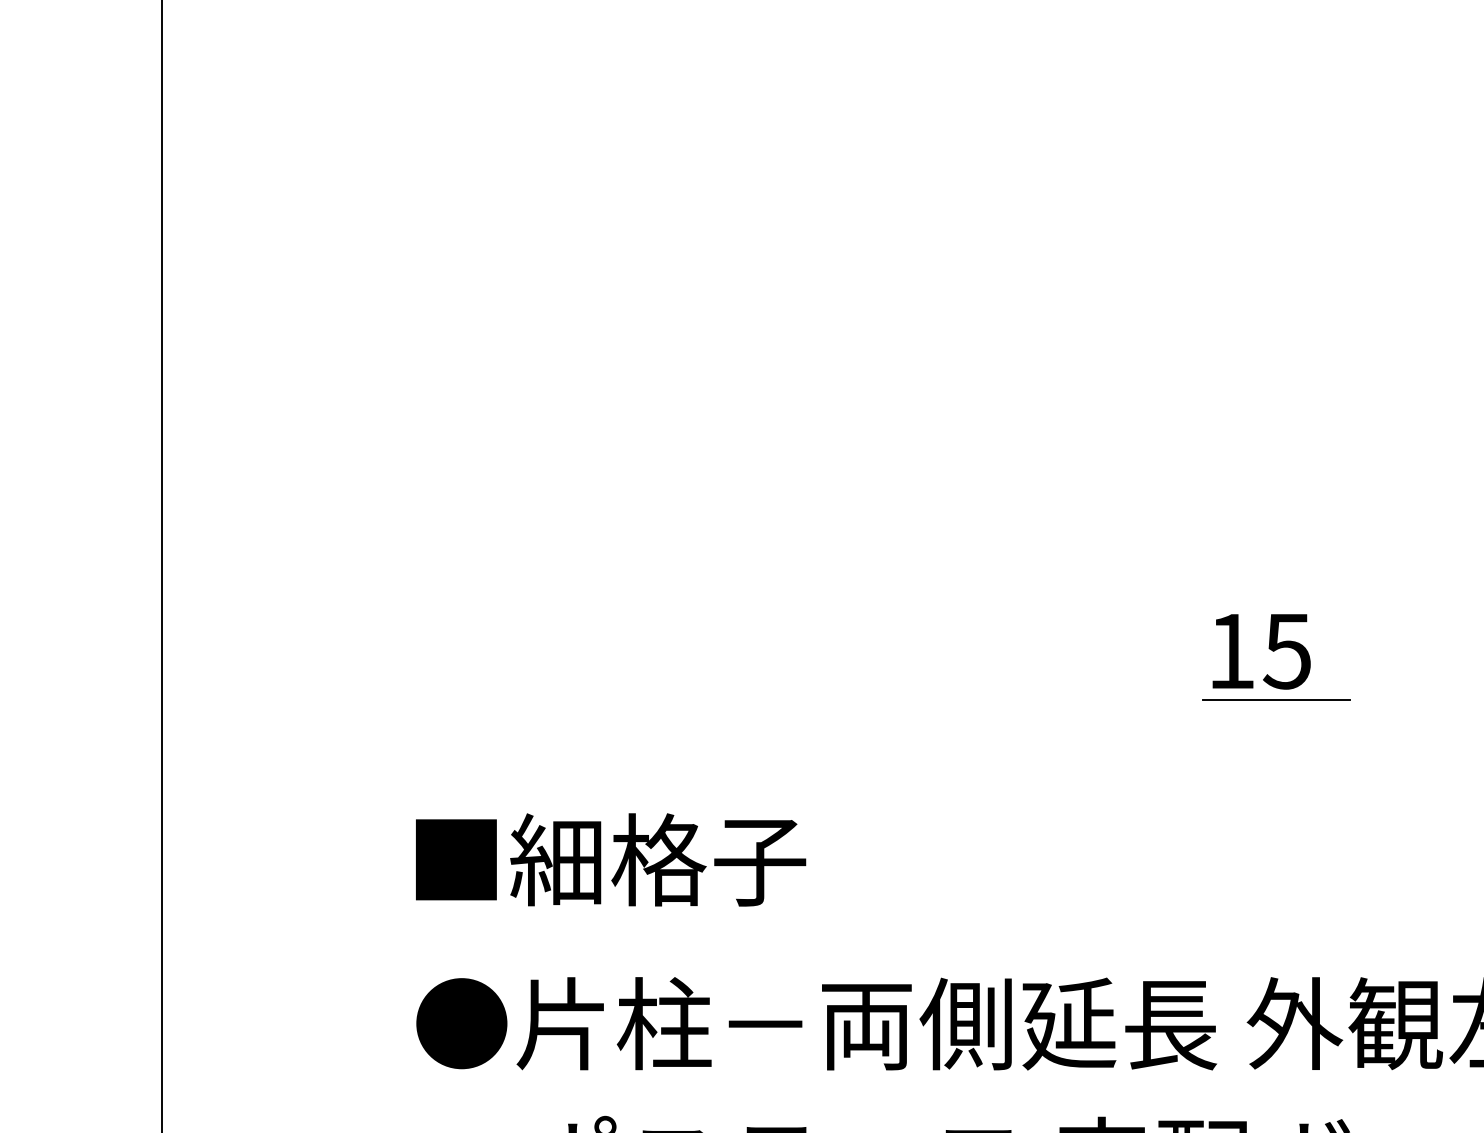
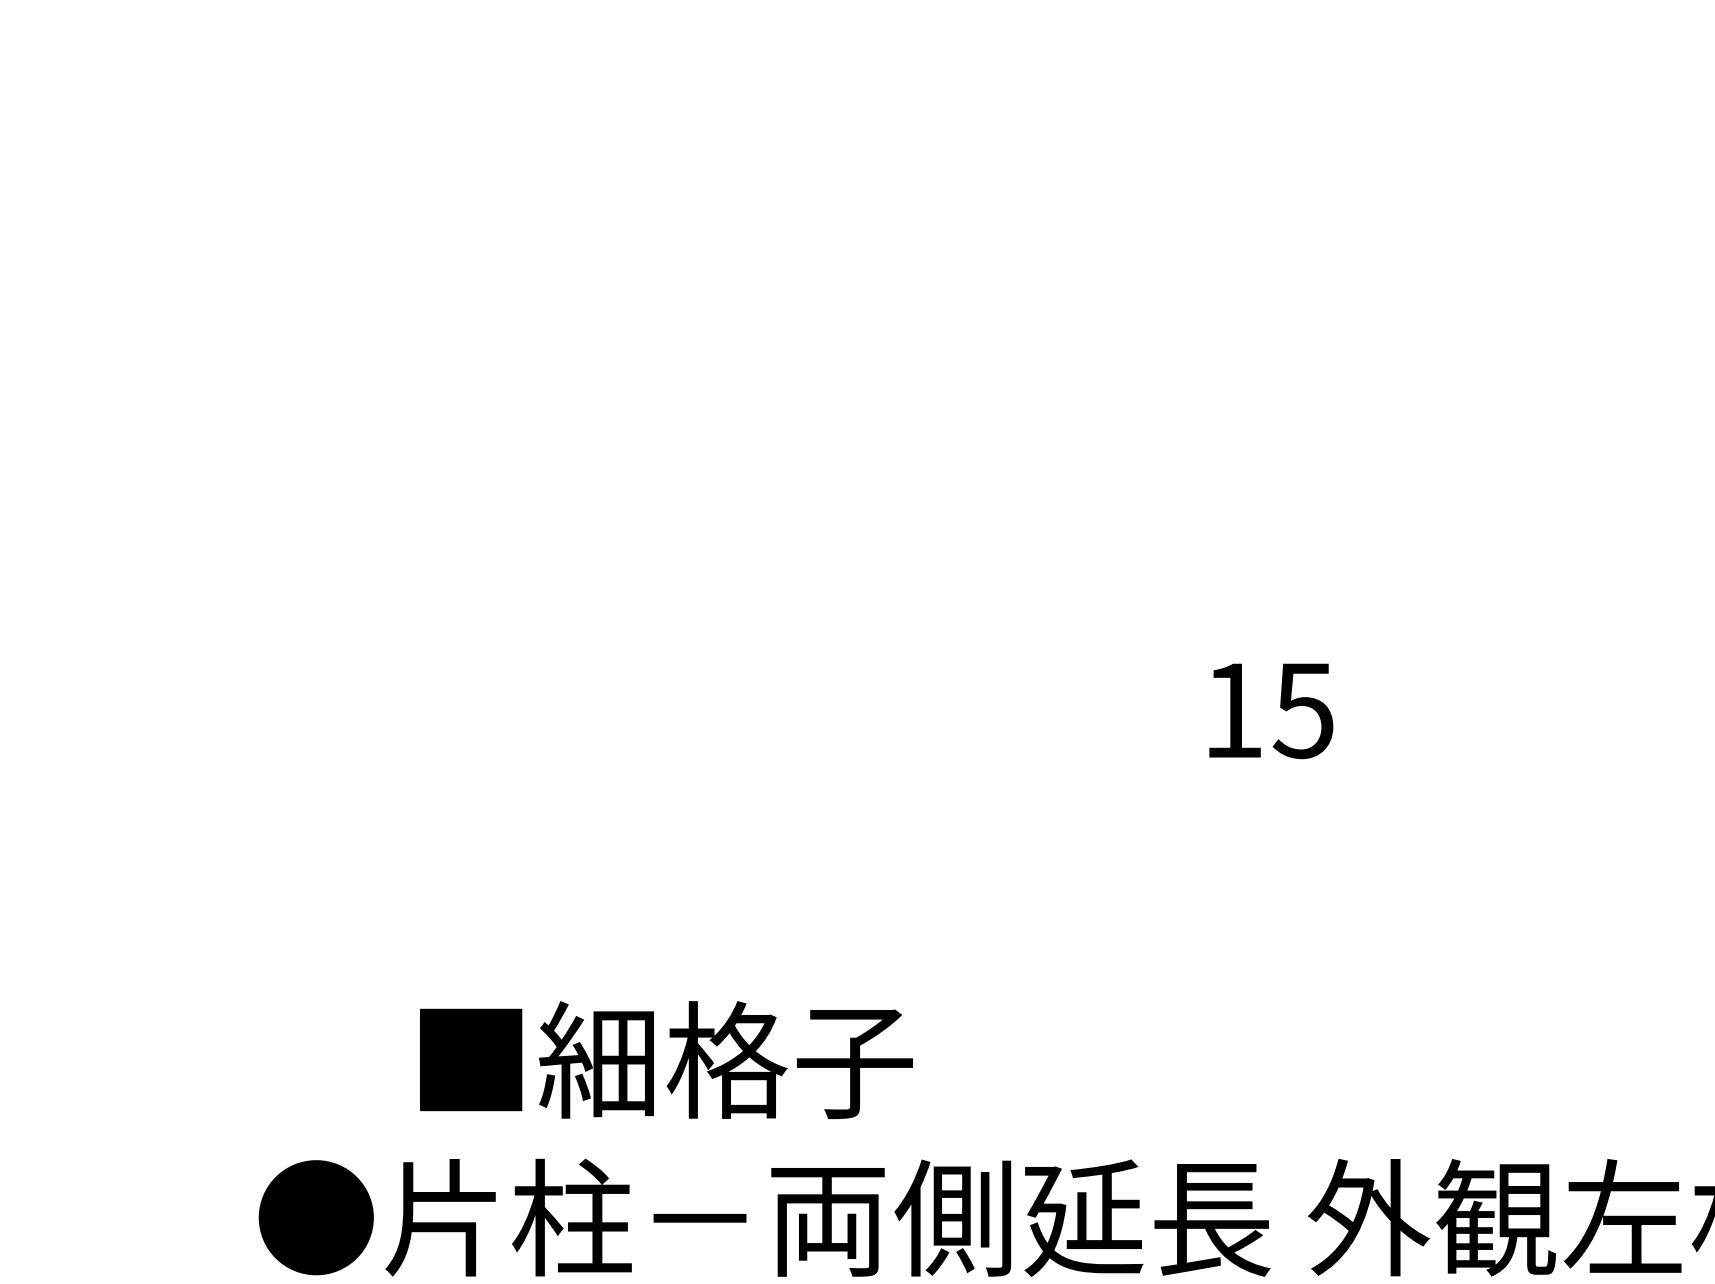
text: (1261, 651) -> (1271, 710), moved
line: (1276, 700) -> (1345, 809), removed
text: (611, 859) -> (667, 1059), moved

